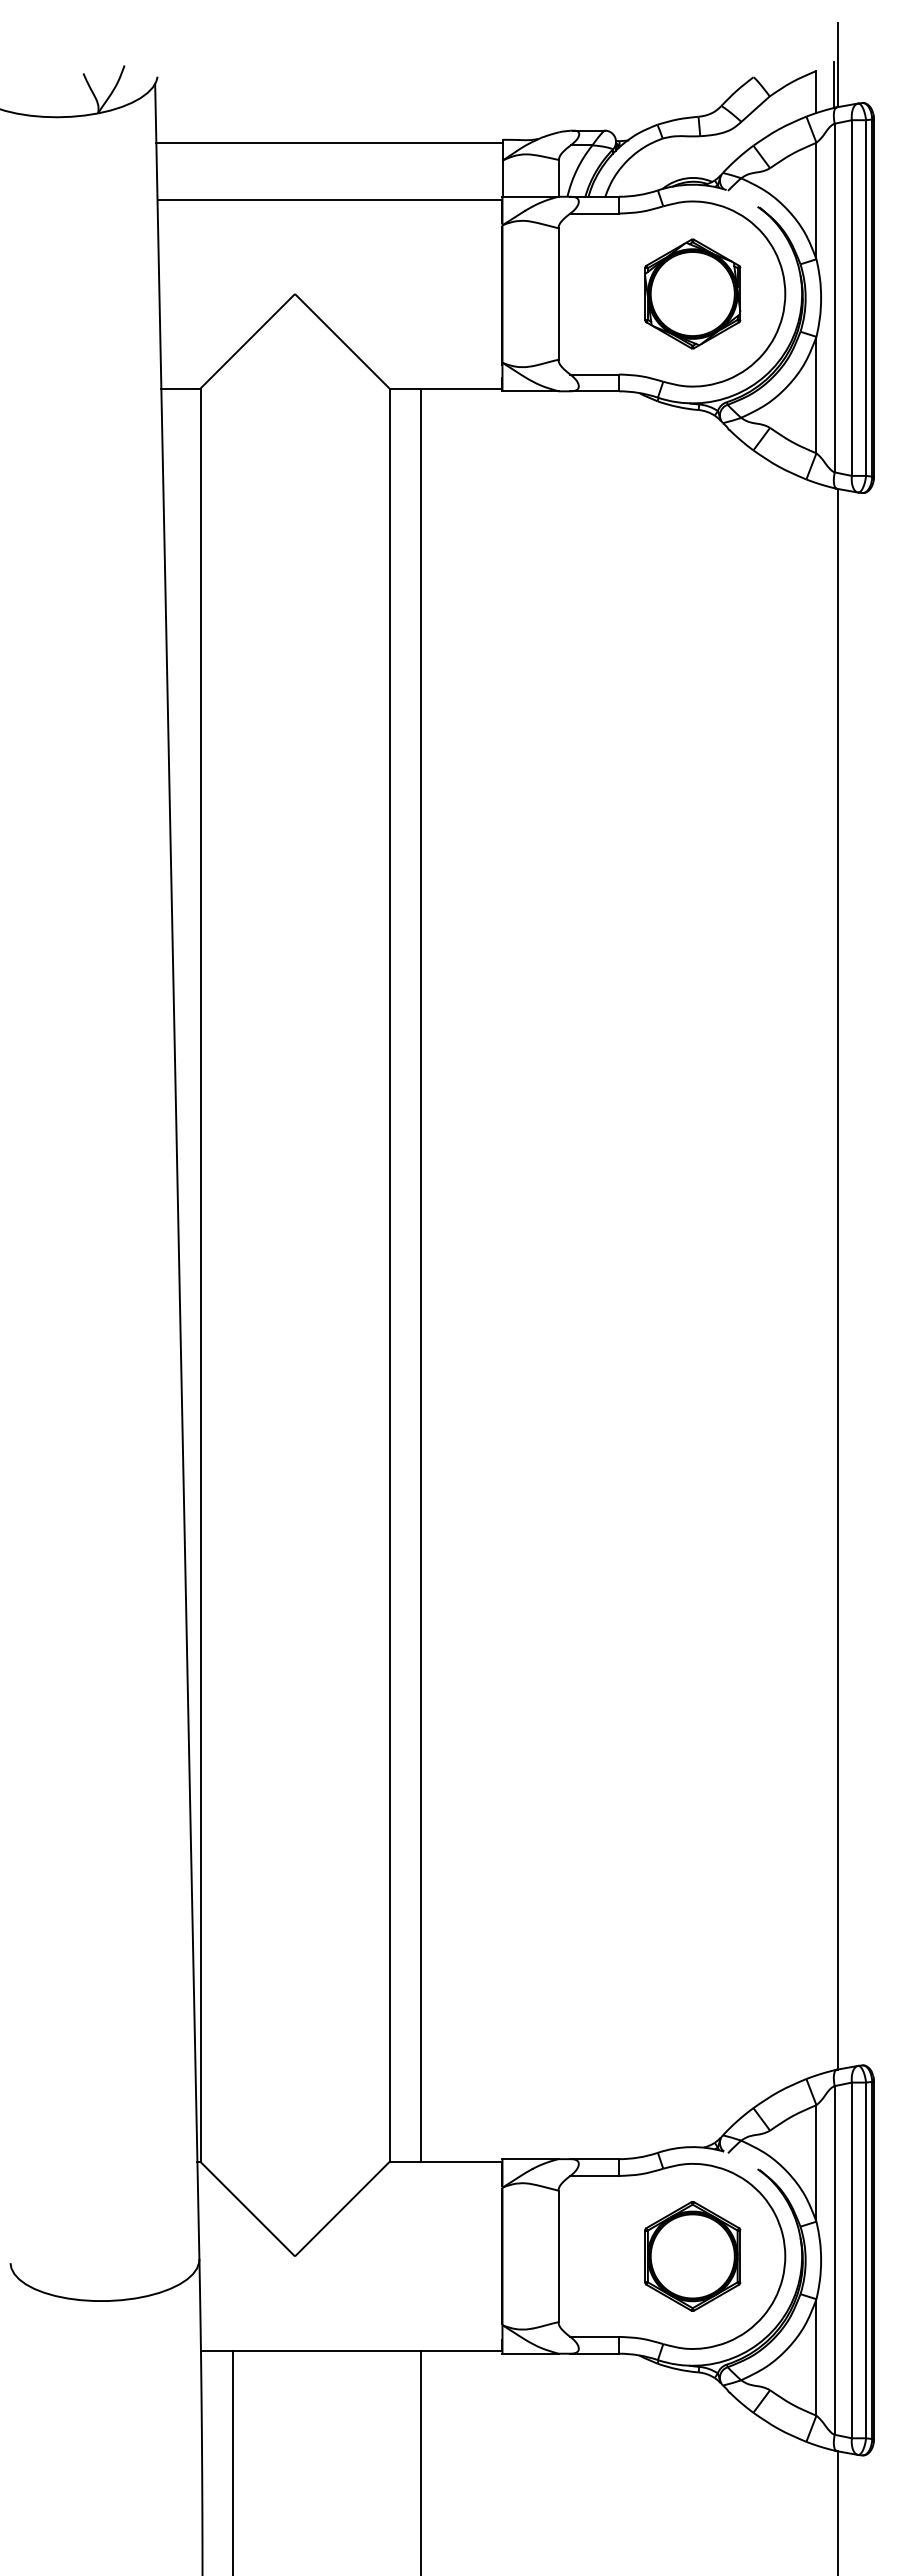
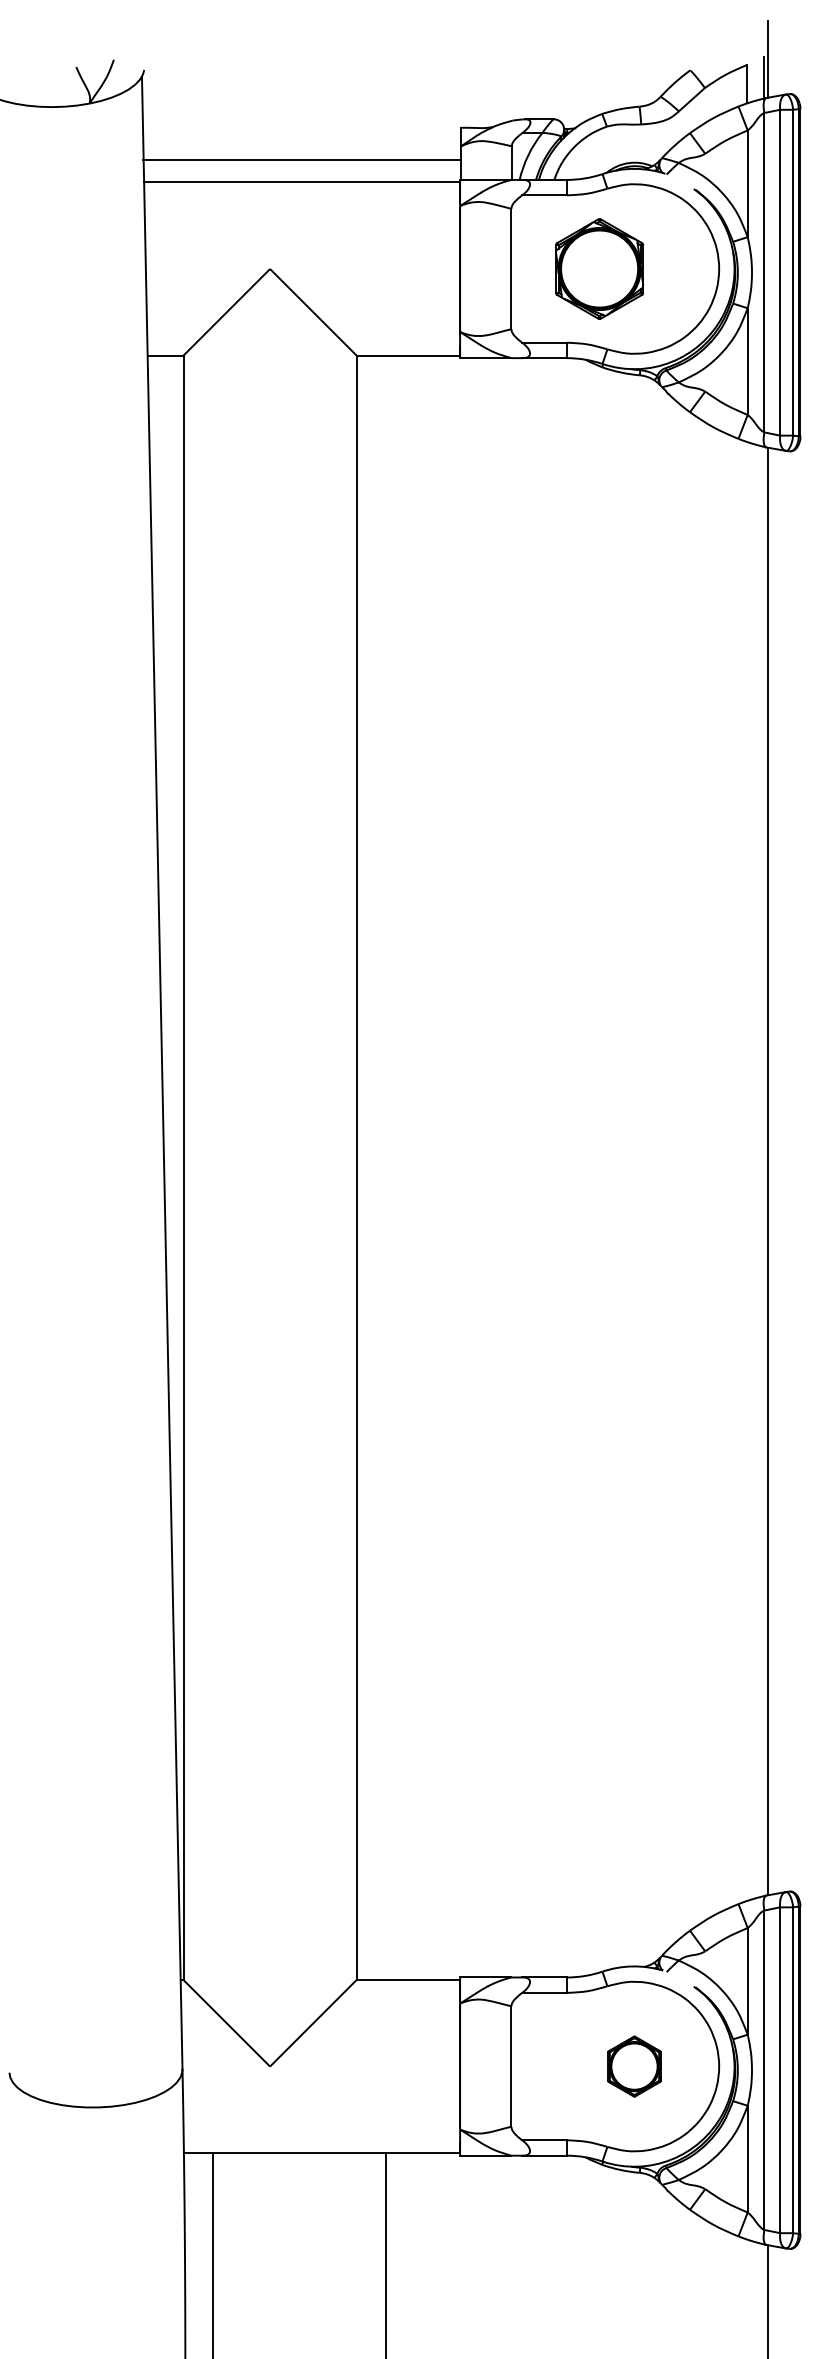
line: (329, 142) -> (301, 159), moved
part: (692, 293) -> (599, 268), moved
line: (421, 1274) -> (385, 1167), removed
part: (692, 2256) -> (634, 2066), size x0.6

